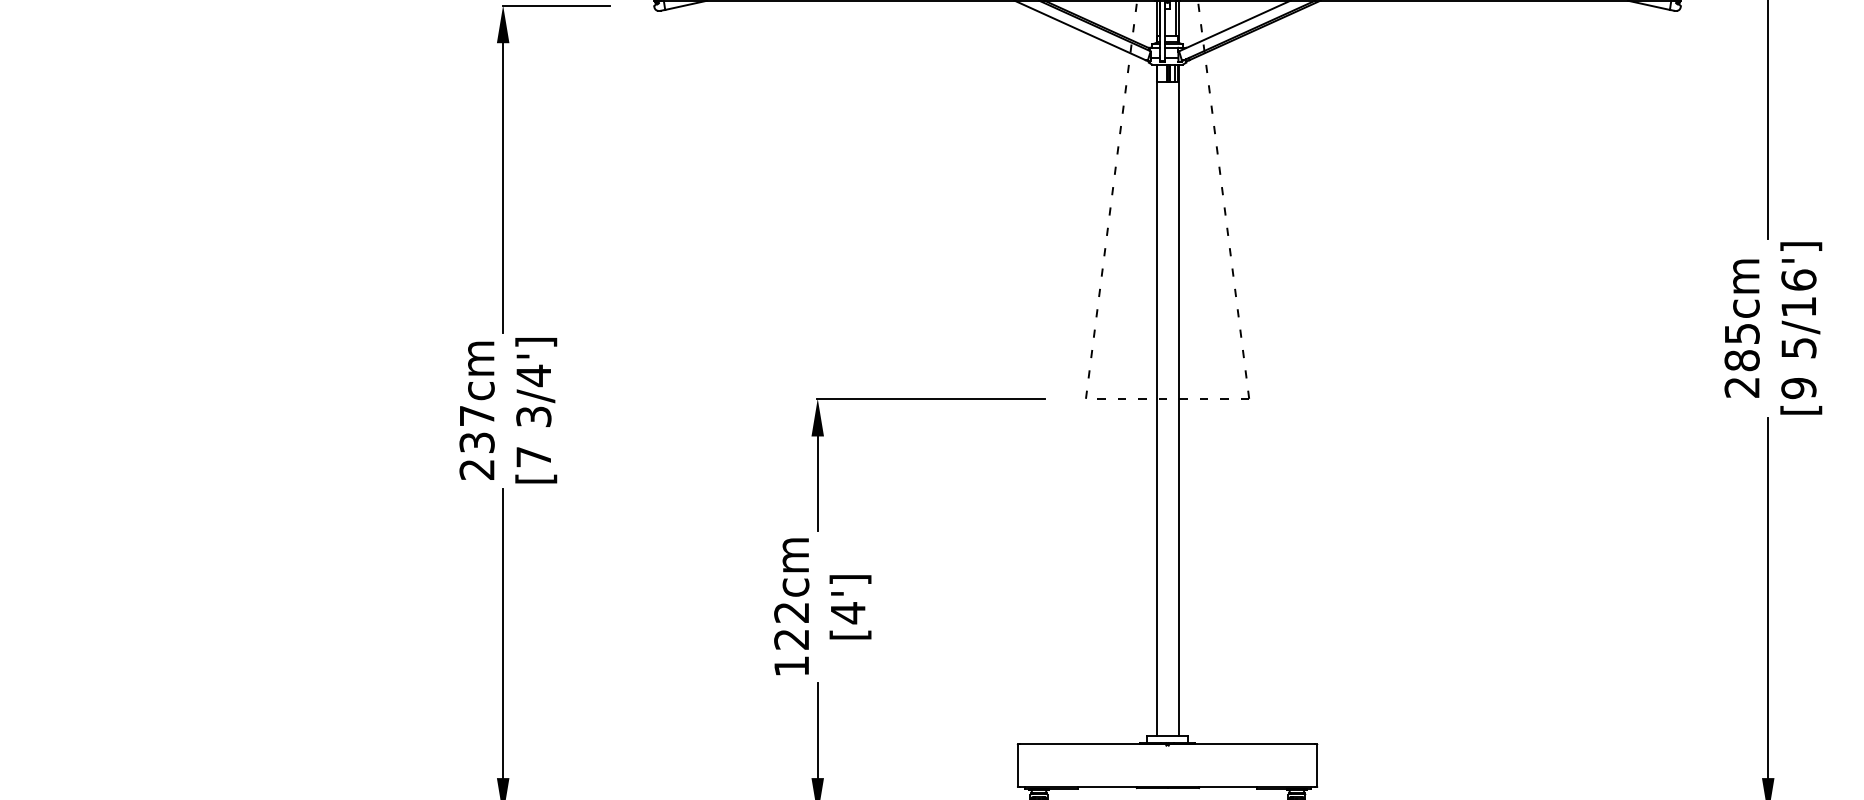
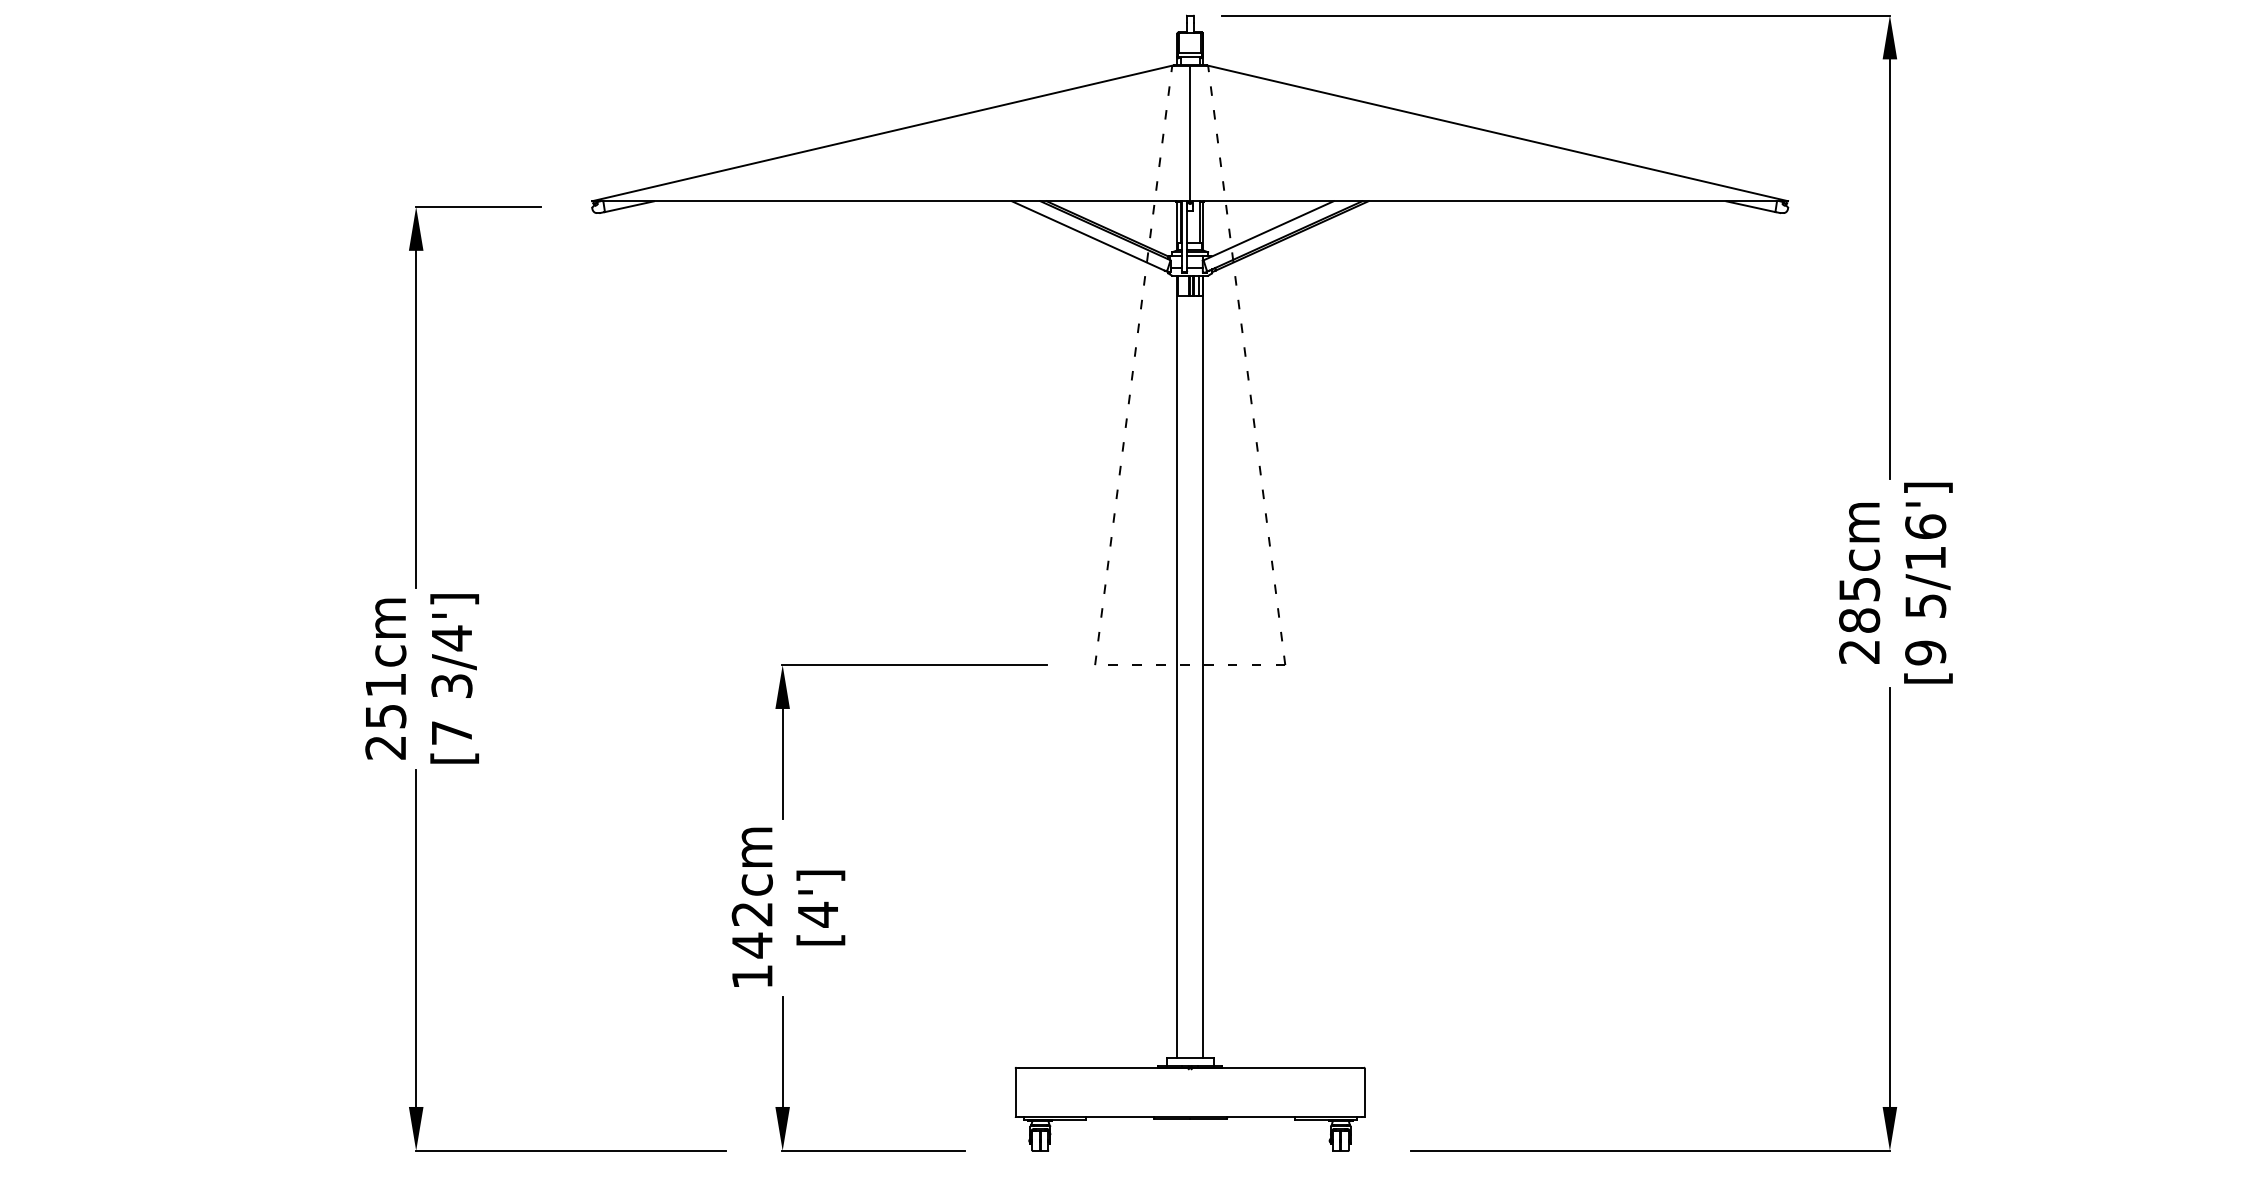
text: (476, 429) -> (385, 700), 237cm -> 251cm
text: (790, 639) -> (751, 945), 122cm -> 142cm

